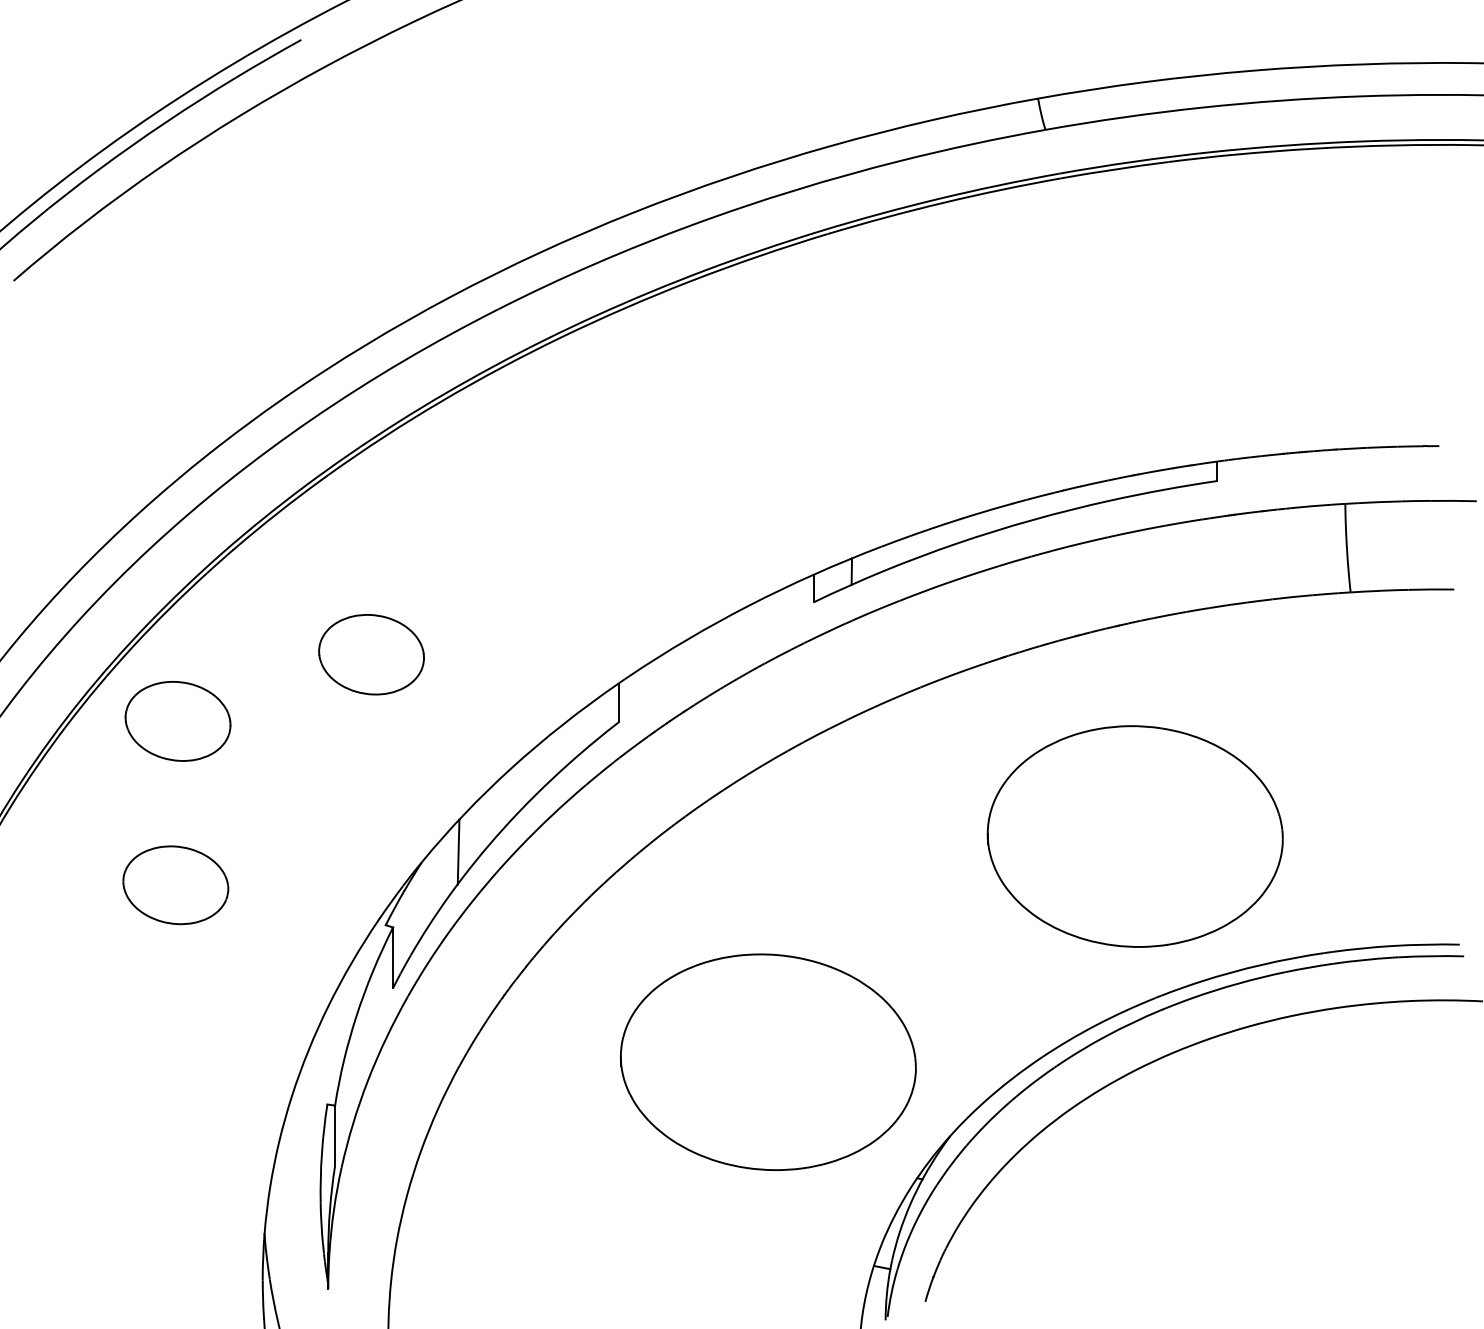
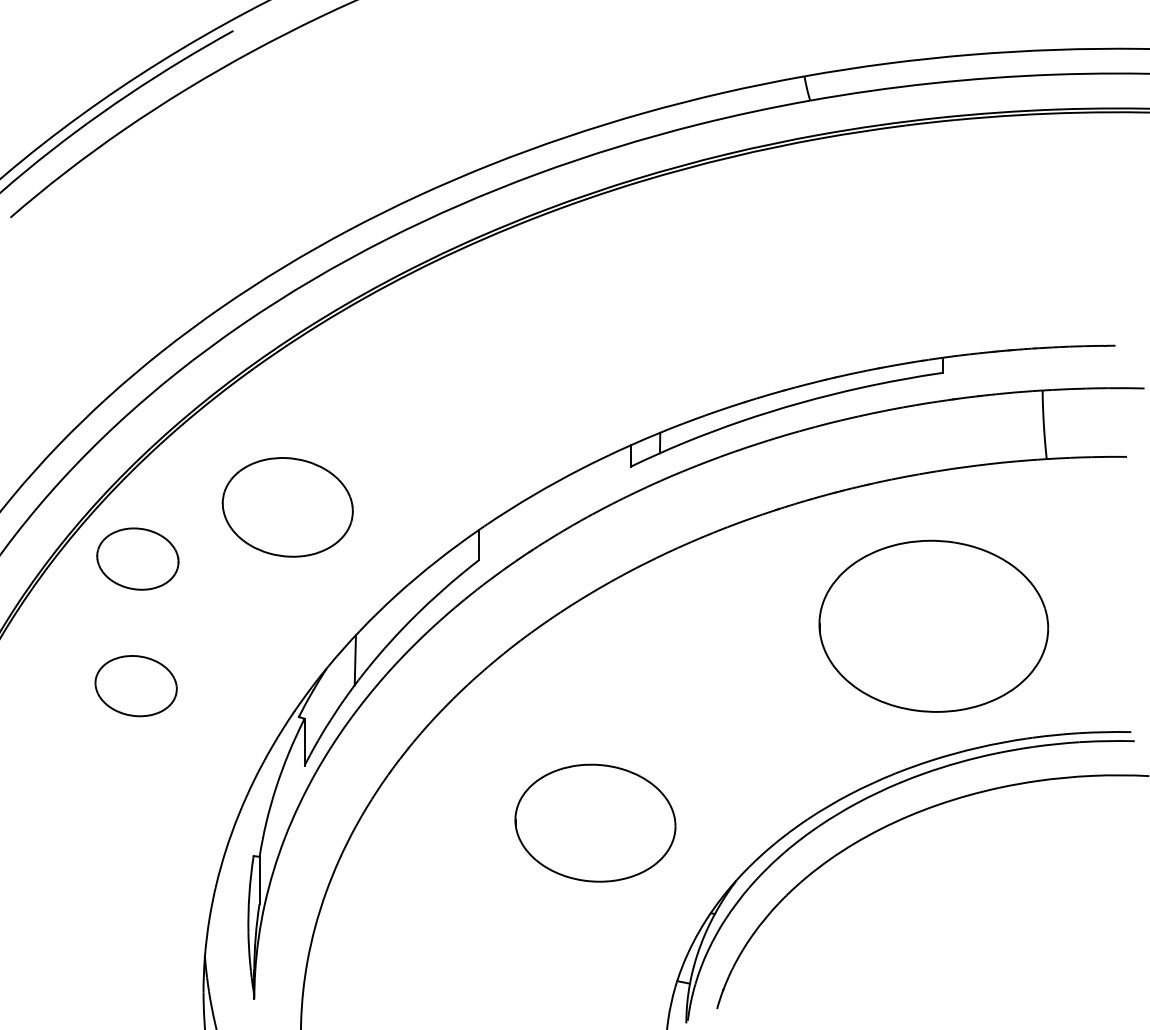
part: (371, 654) -> (287, 507), size x1.6
part: (1134, 835) -> (933, 625), moved
part: (768, 1061) -> (595, 822), size x0.7

